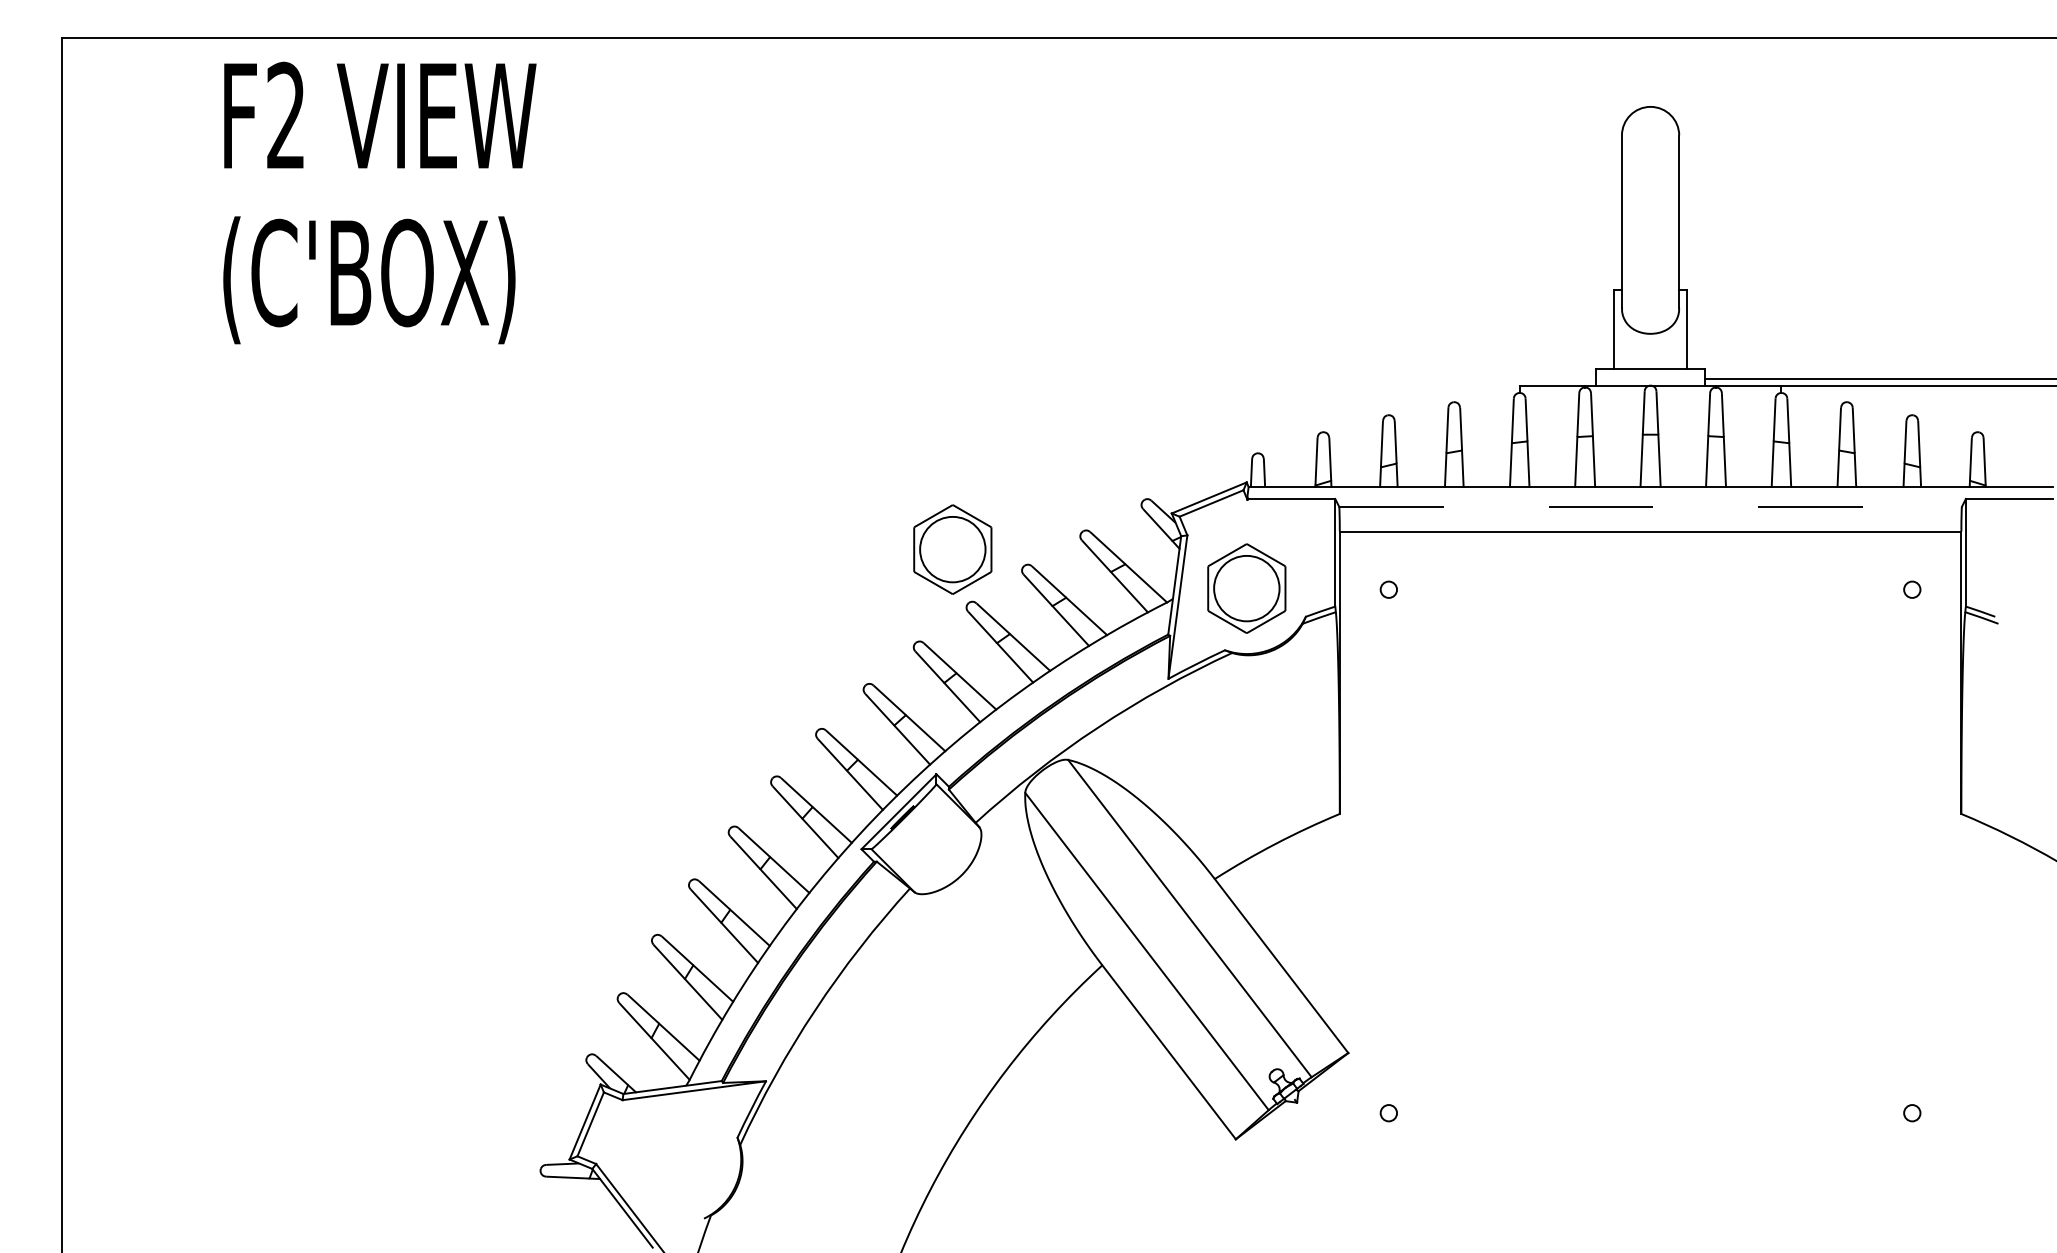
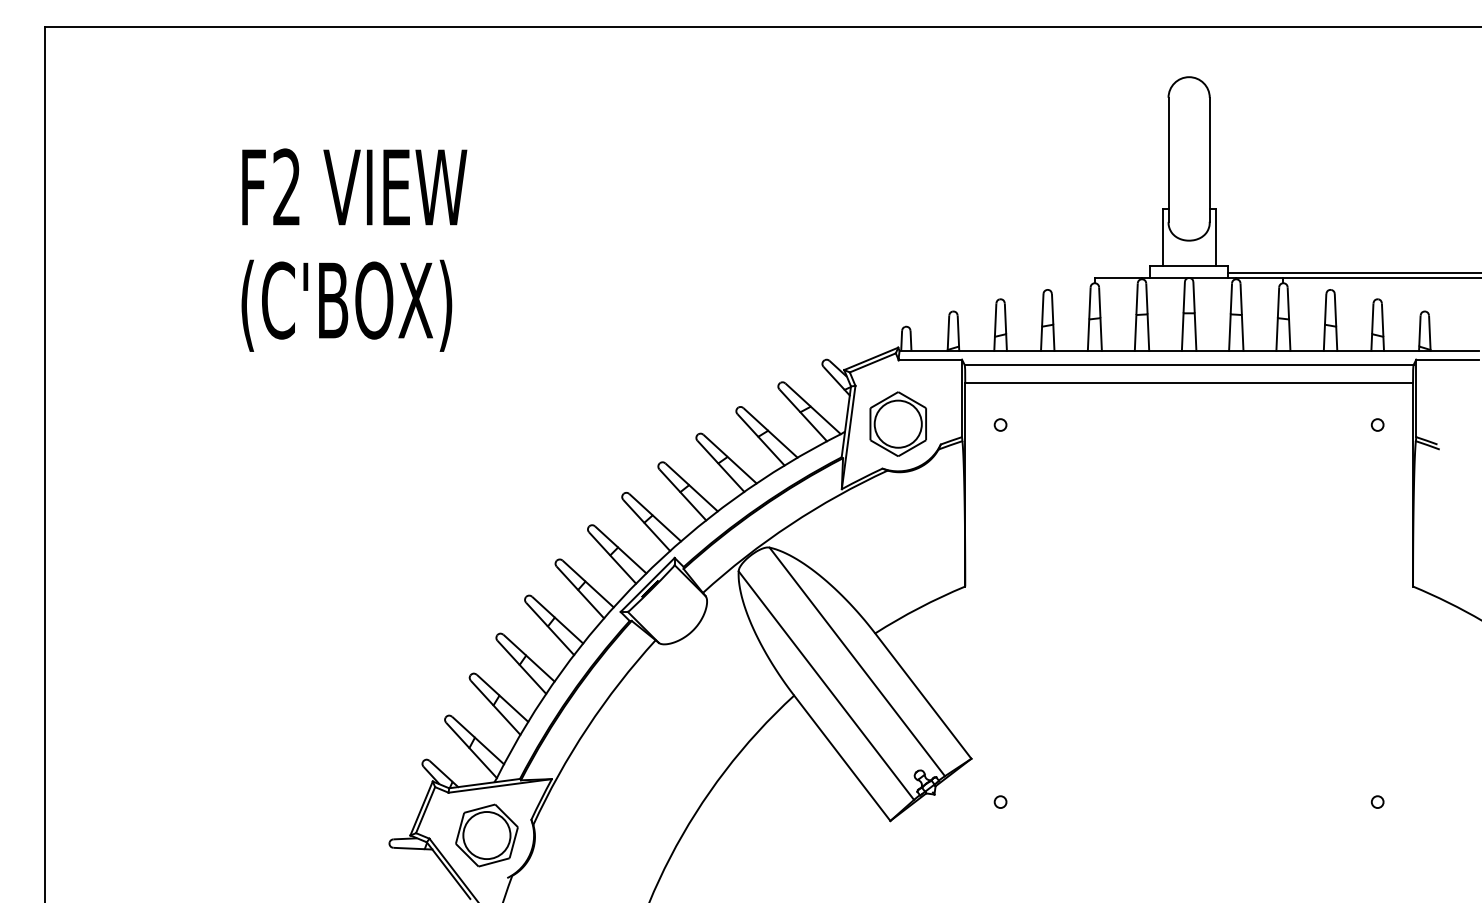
text: (379, 202) -> (354, 249), moved
line: (1651, 506) -> (1189, 365), dashed -> solid
part: (952, 549) -> (686, 396), removed
part: (675, 1159) -> (486, 835), added

